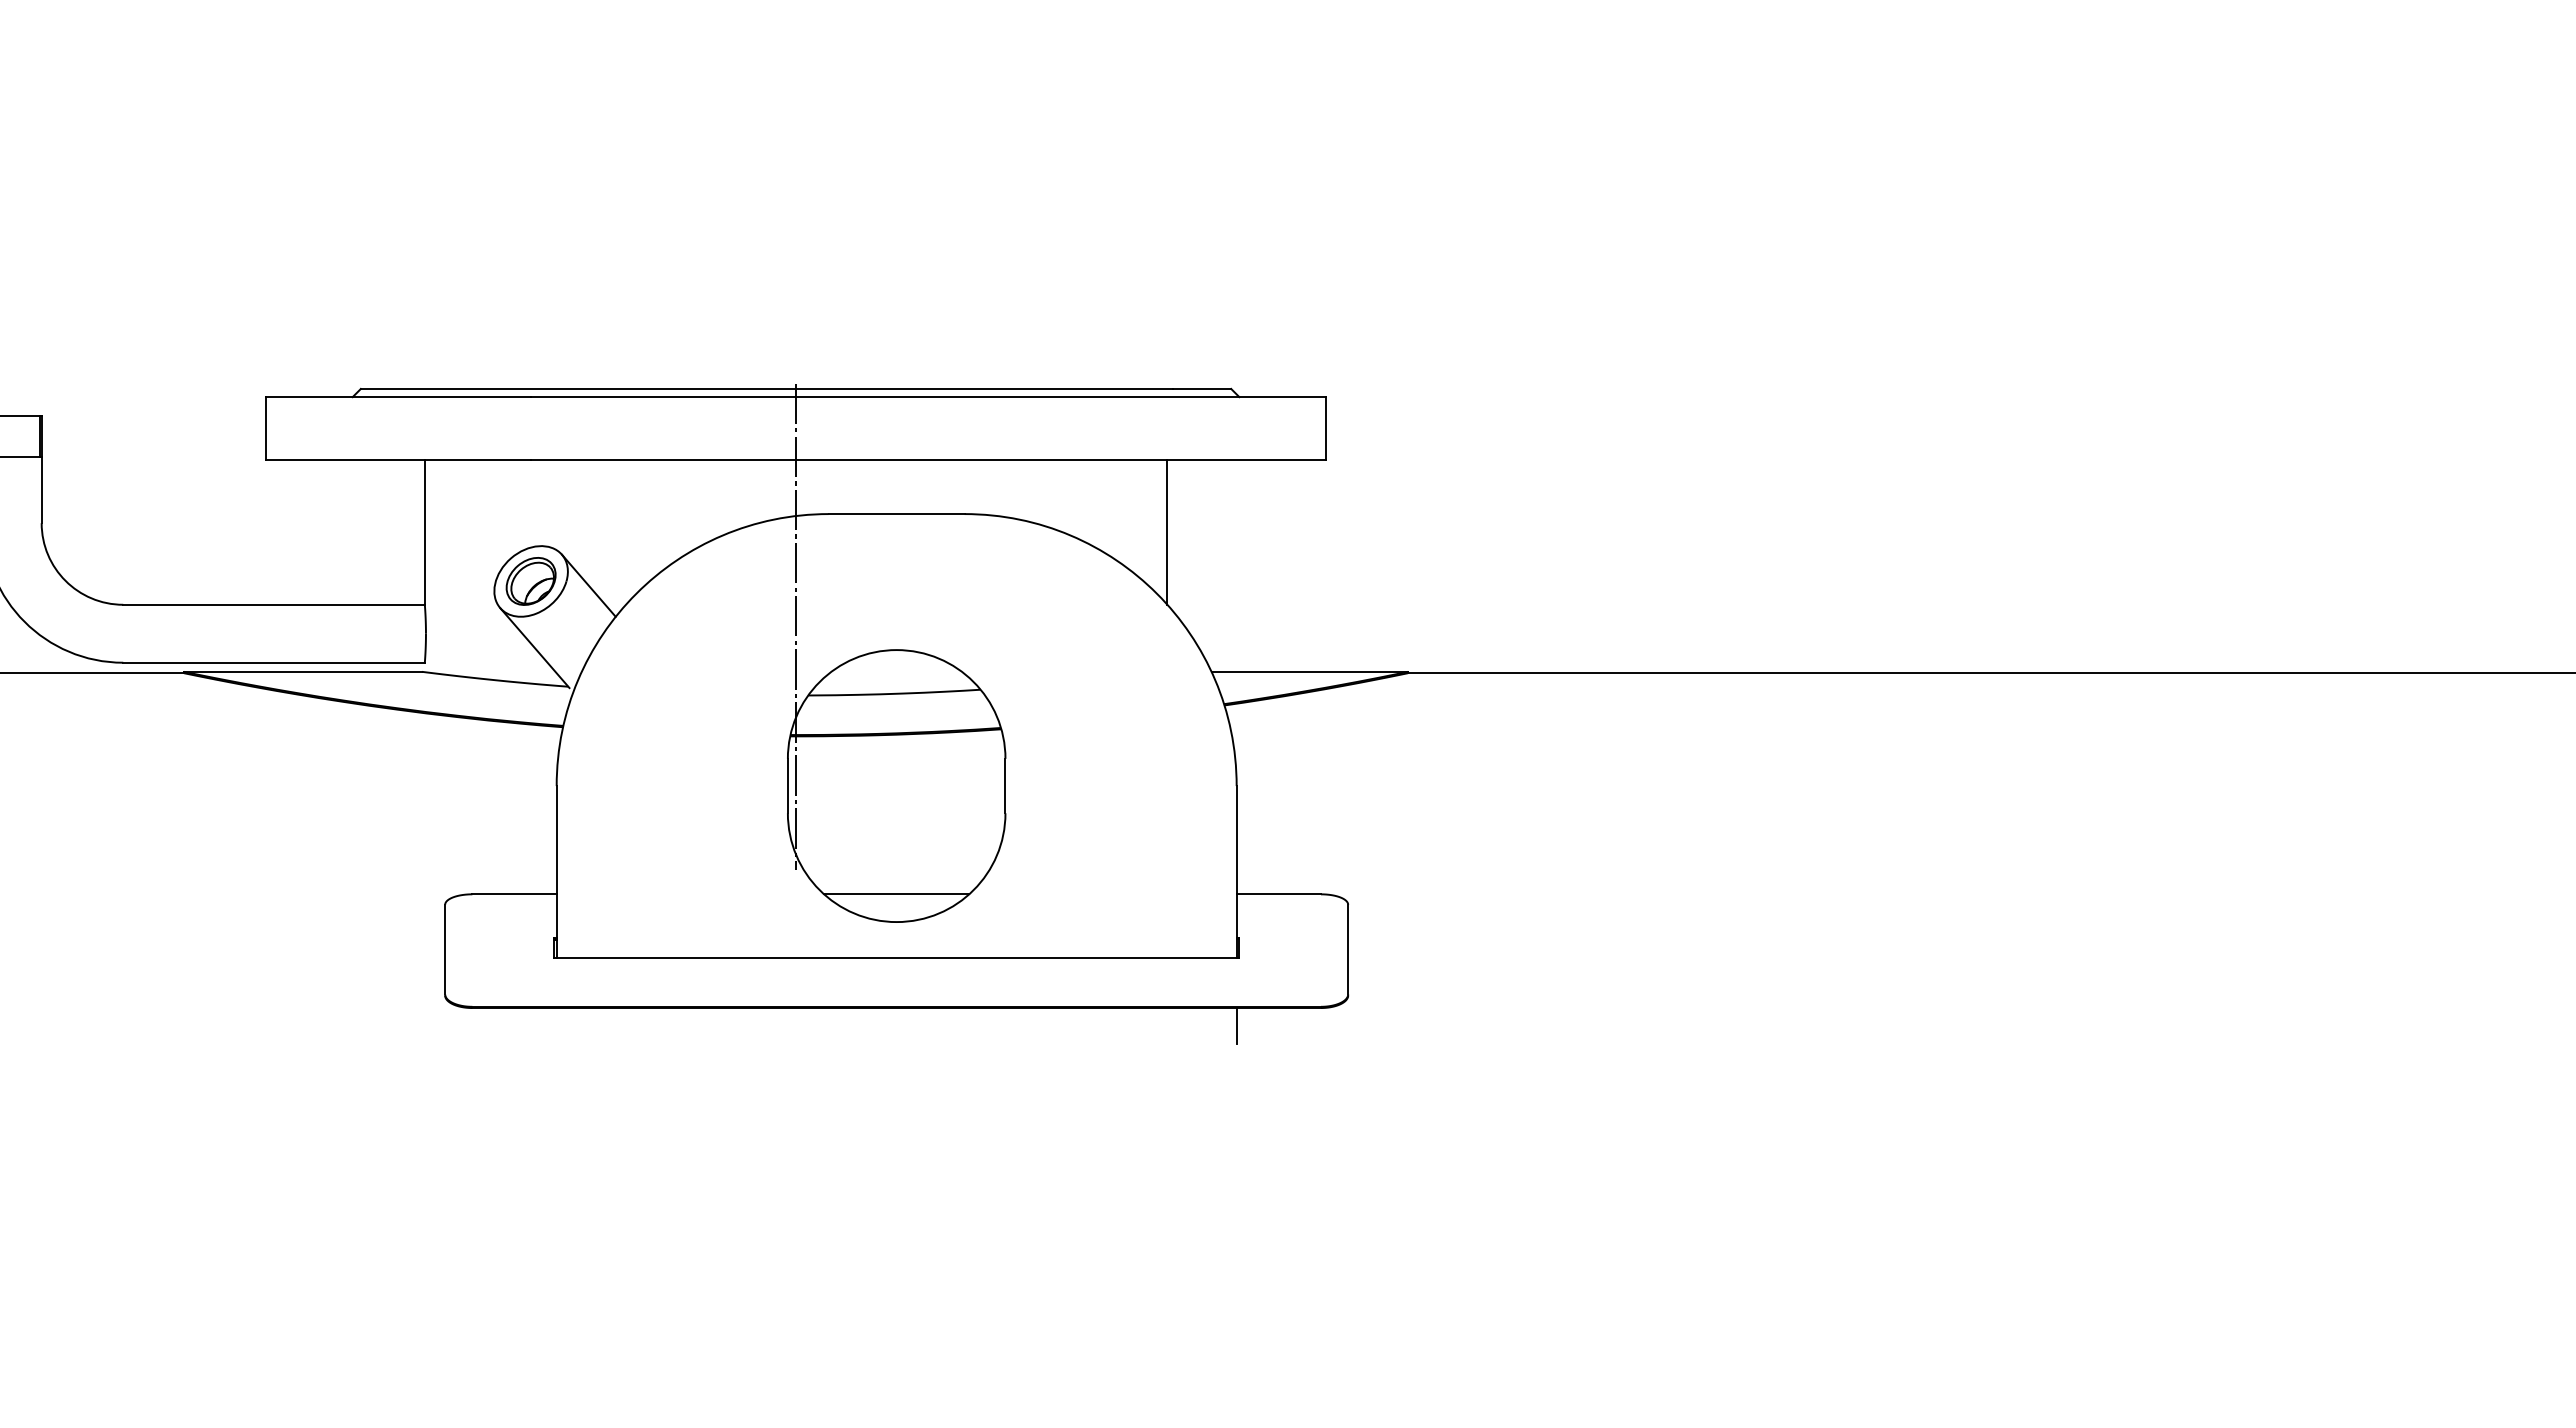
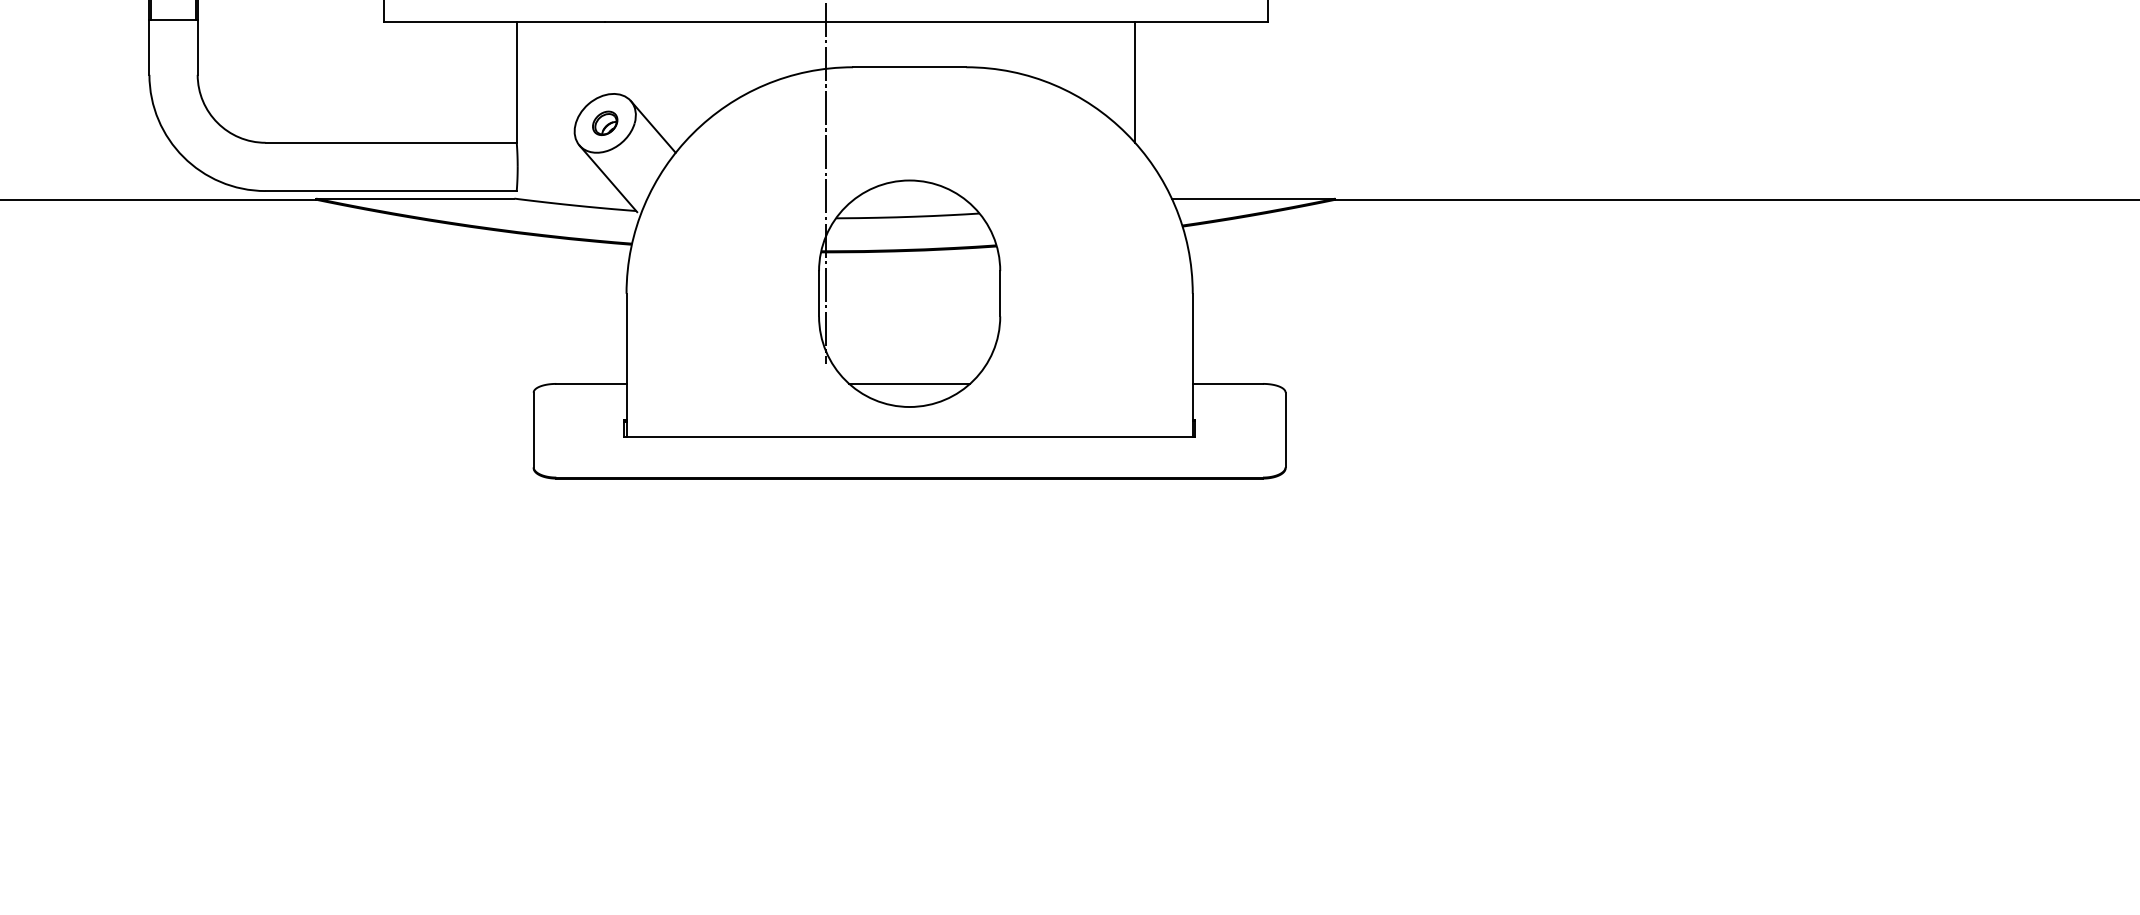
part: (530, 581) -> (604, 123), size x0.6
line: (1236, 1026) -> (1192, 493), removed

